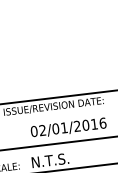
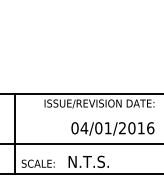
text: (42, 130) -> (84, 128), 02/01/2016 -> 04/01/2016

